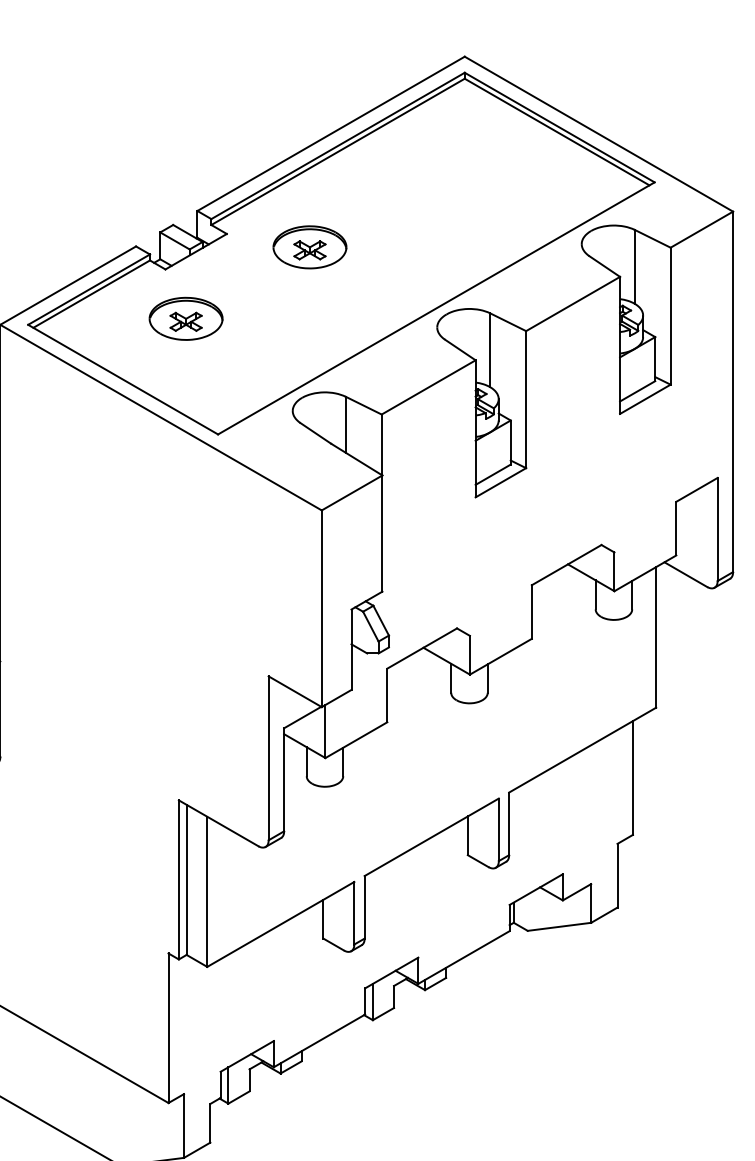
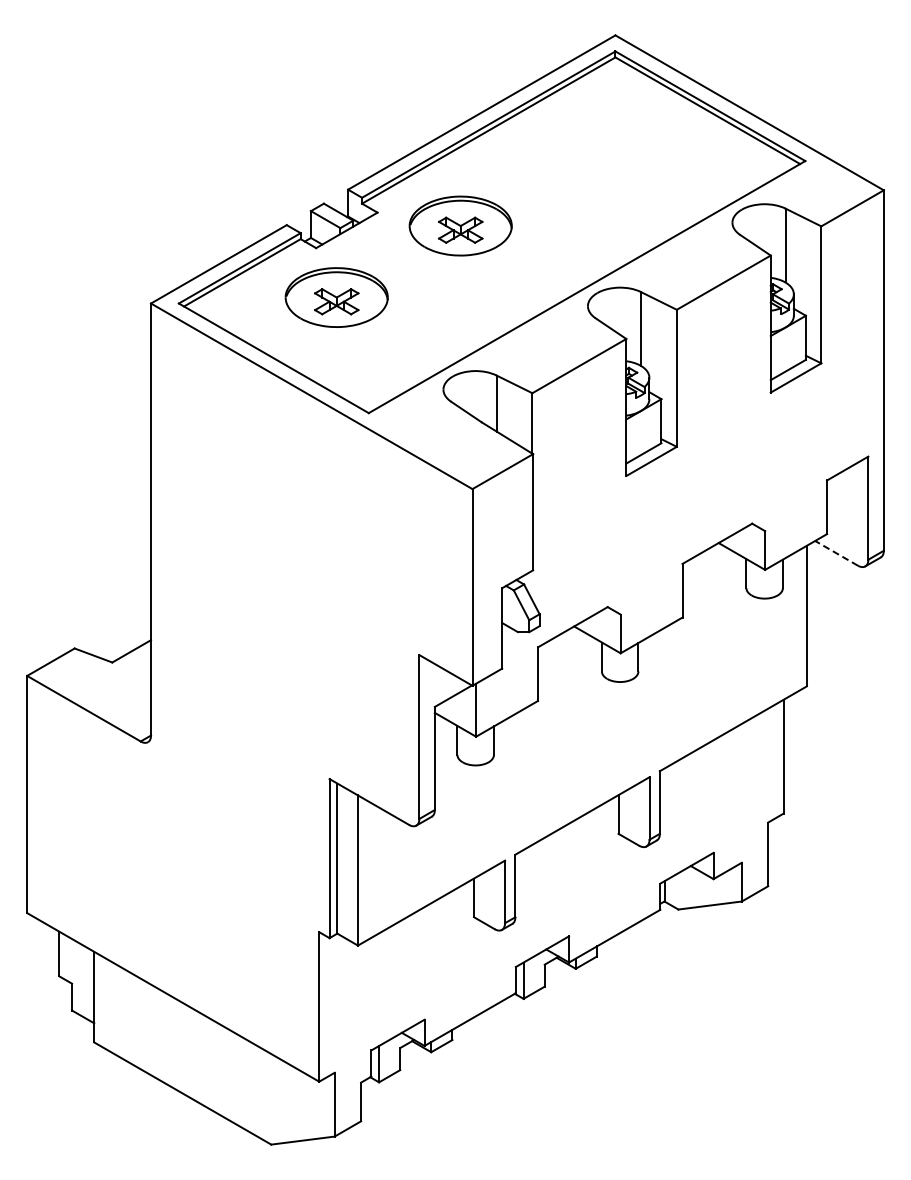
part: (309, 246) -> (460, 225), size x1.4
part: (185, 318) -> (336, 297), size x1.4
line: (685, 574) -> (836, 553), solid -> dashed

